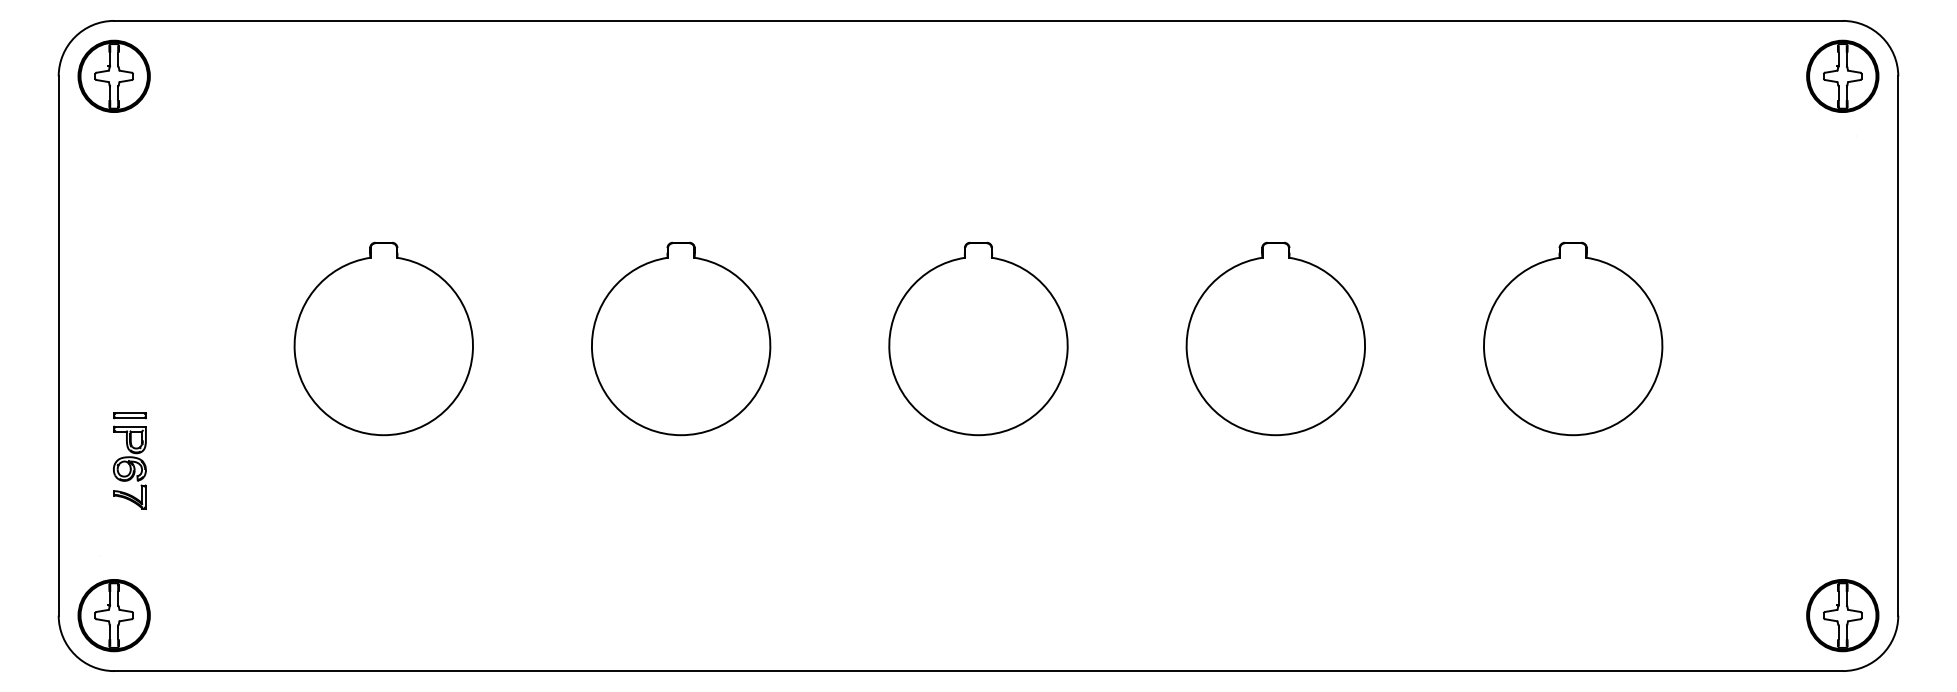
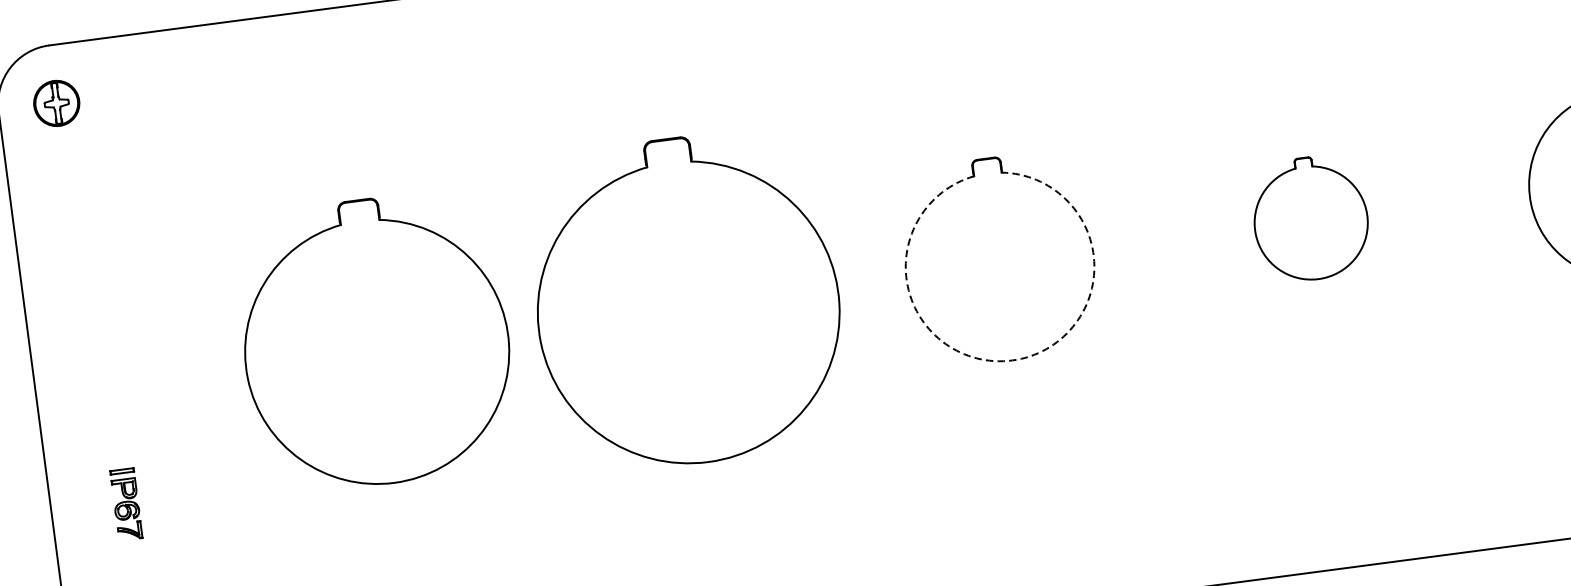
part: (113, 75) -> (56, 102), size x0.6
part: (383, 338) -> (375, 341), size x1.4
part: (681, 338) -> (687, 300), size x1.6
part: (1275, 338) -> (1310, 218), size x0.6
arc: (978, 435) -> (1012, 360), solid -> dashed
part: (129, 460) -> (125, 504), size x0.7

